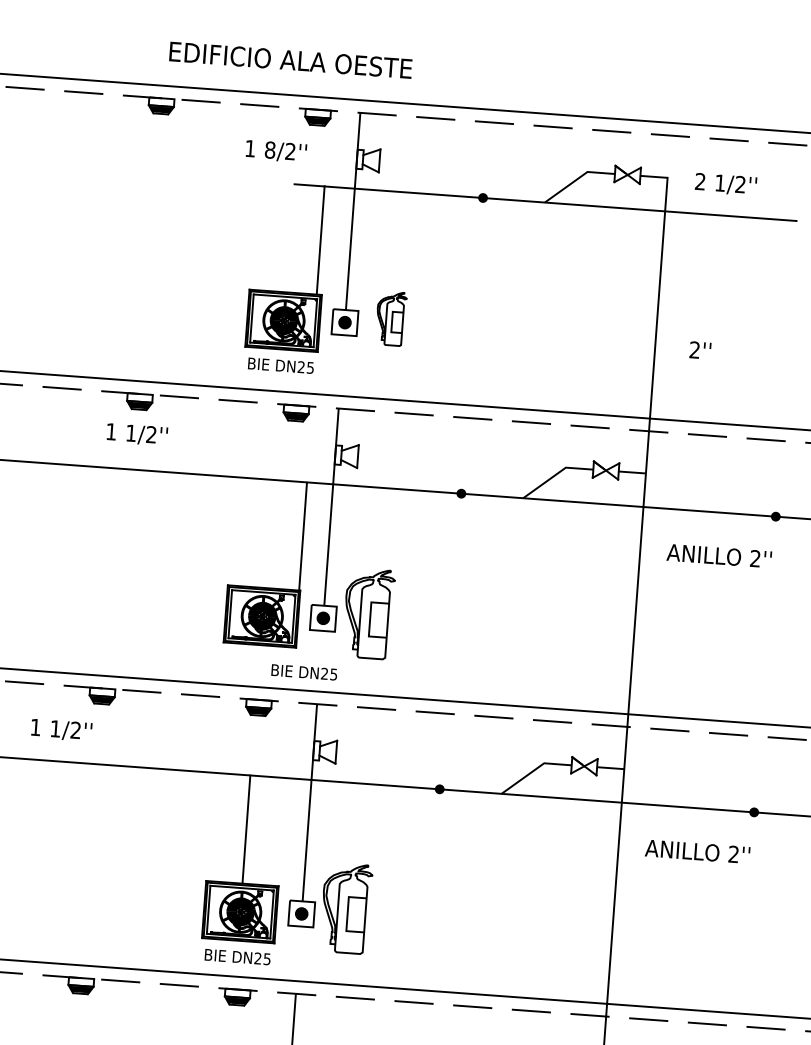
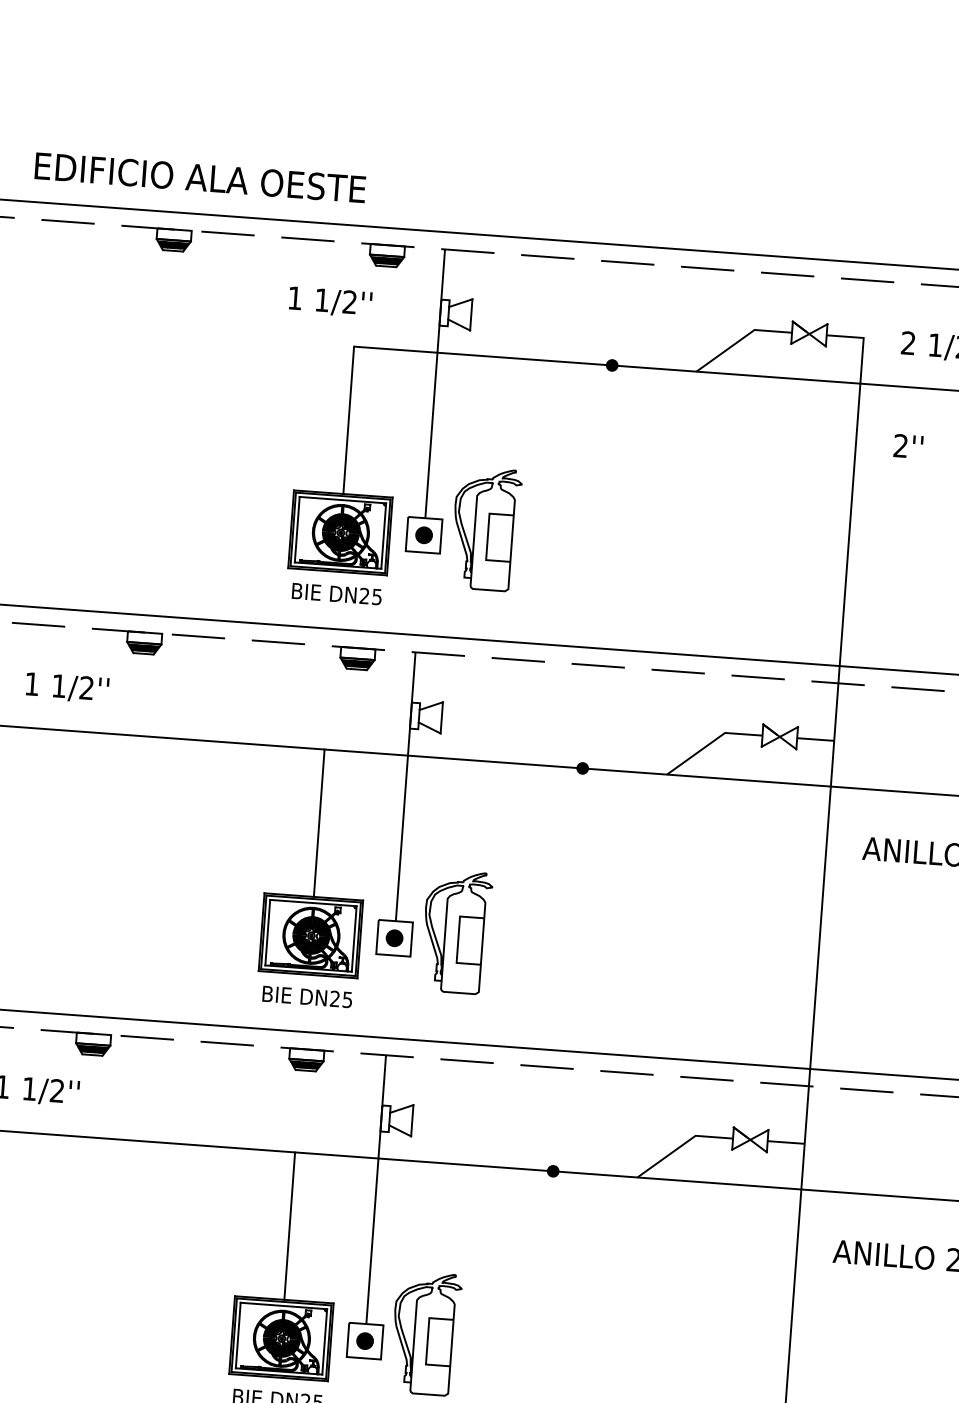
text: (290, 59) -> (199, 176), moved
text: (269, 149) -> (321, 299), 8/2'' -> 1/2''
line: (320, 240) -> (348, 420), moved
part: (392, 319) -> (488, 531), size x1.67
text: (700, 349) -> (908, 445), moved
text: (137, 433) -> (67, 686), moved
line: (302, 536) -> (318, 822), moved
text: (304, 672) -> (307, 997), moved

